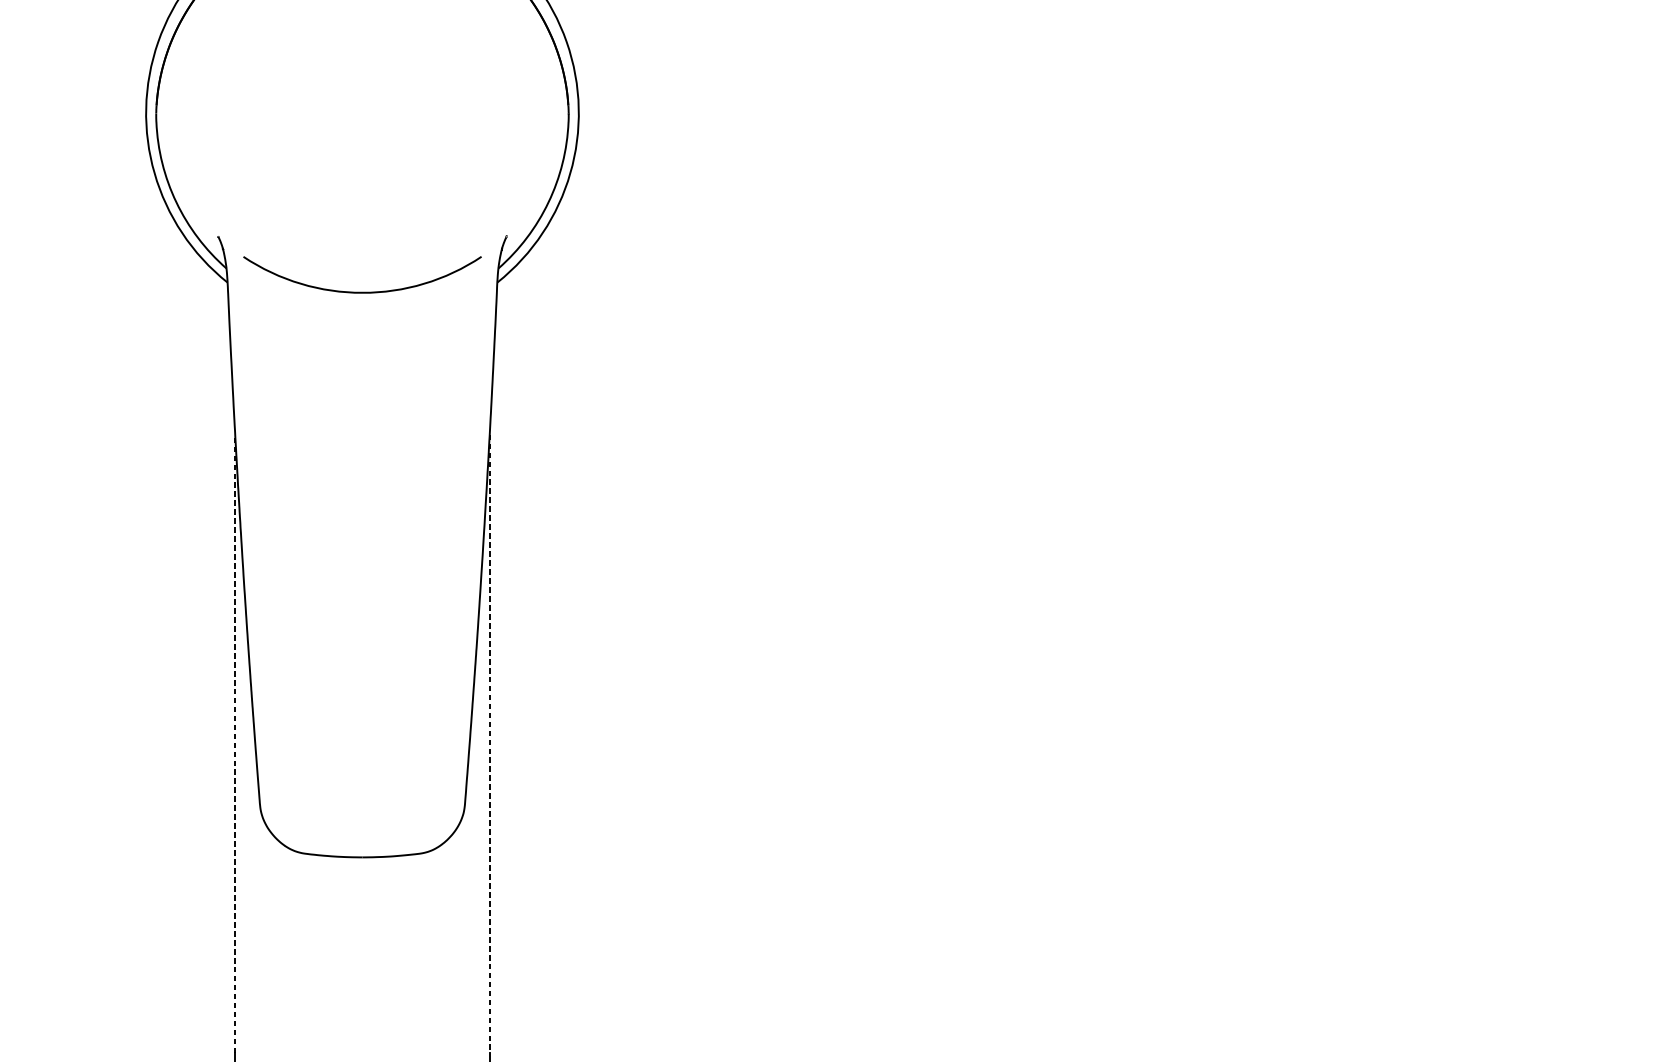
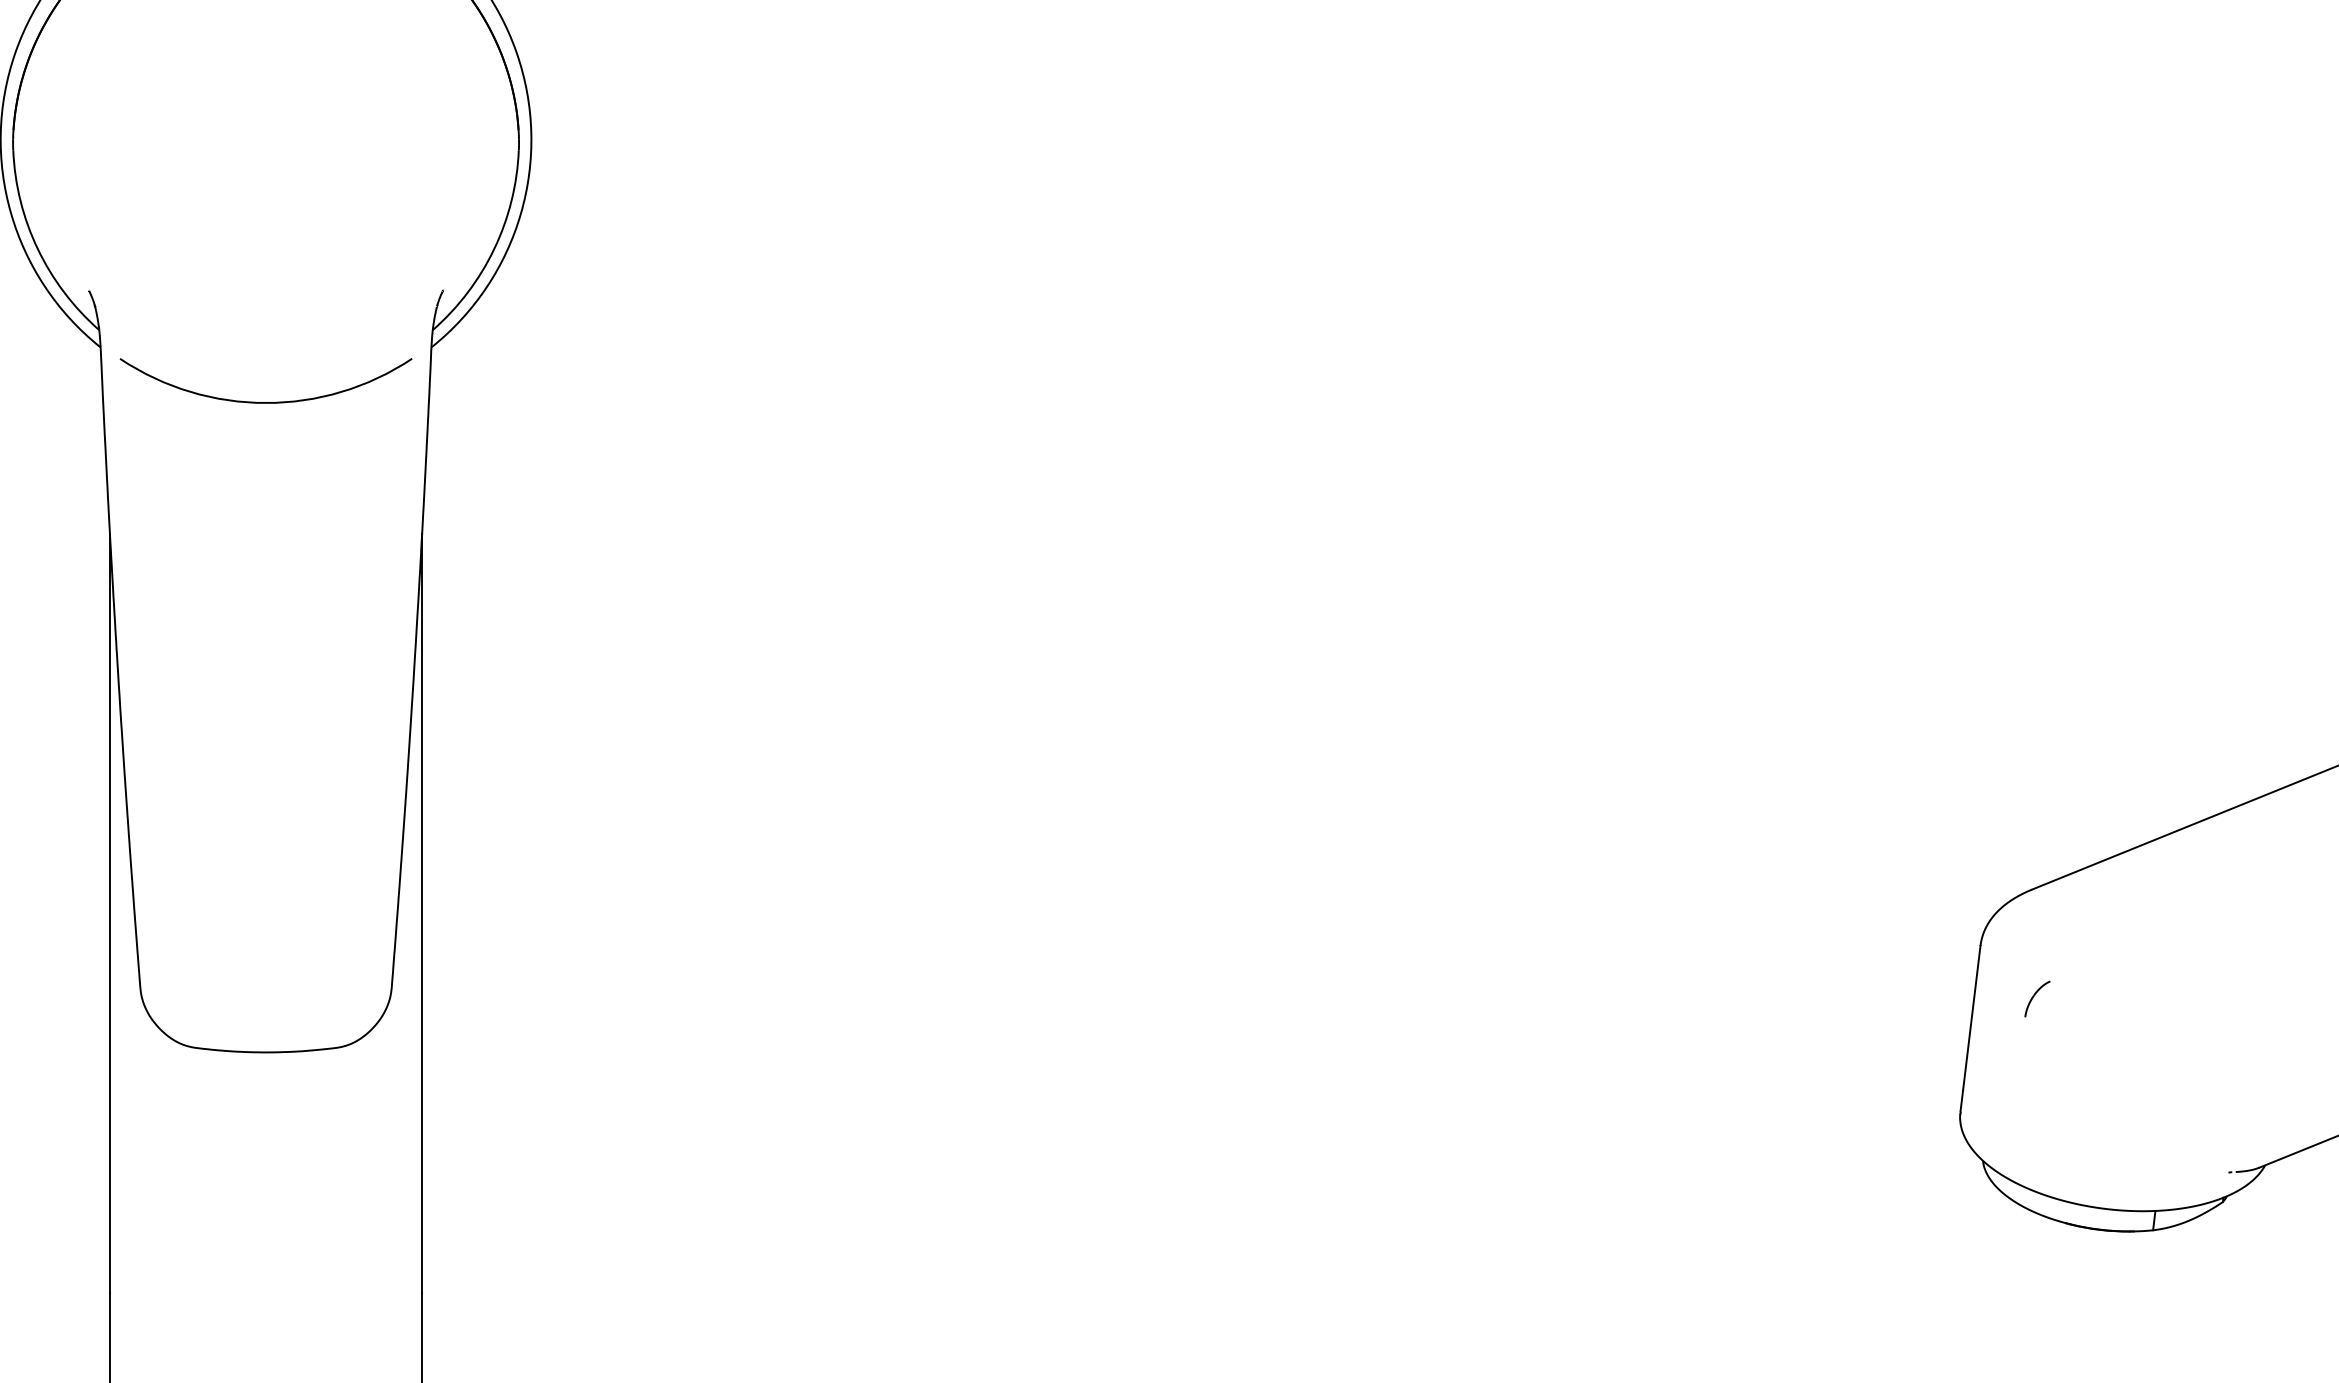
arc: (362, 292) -> (265, 402), moved
line: (234, 743) -> (109, 912), dashed -> solid
line: (490, 744) -> (422, 913), dashed -> solid

